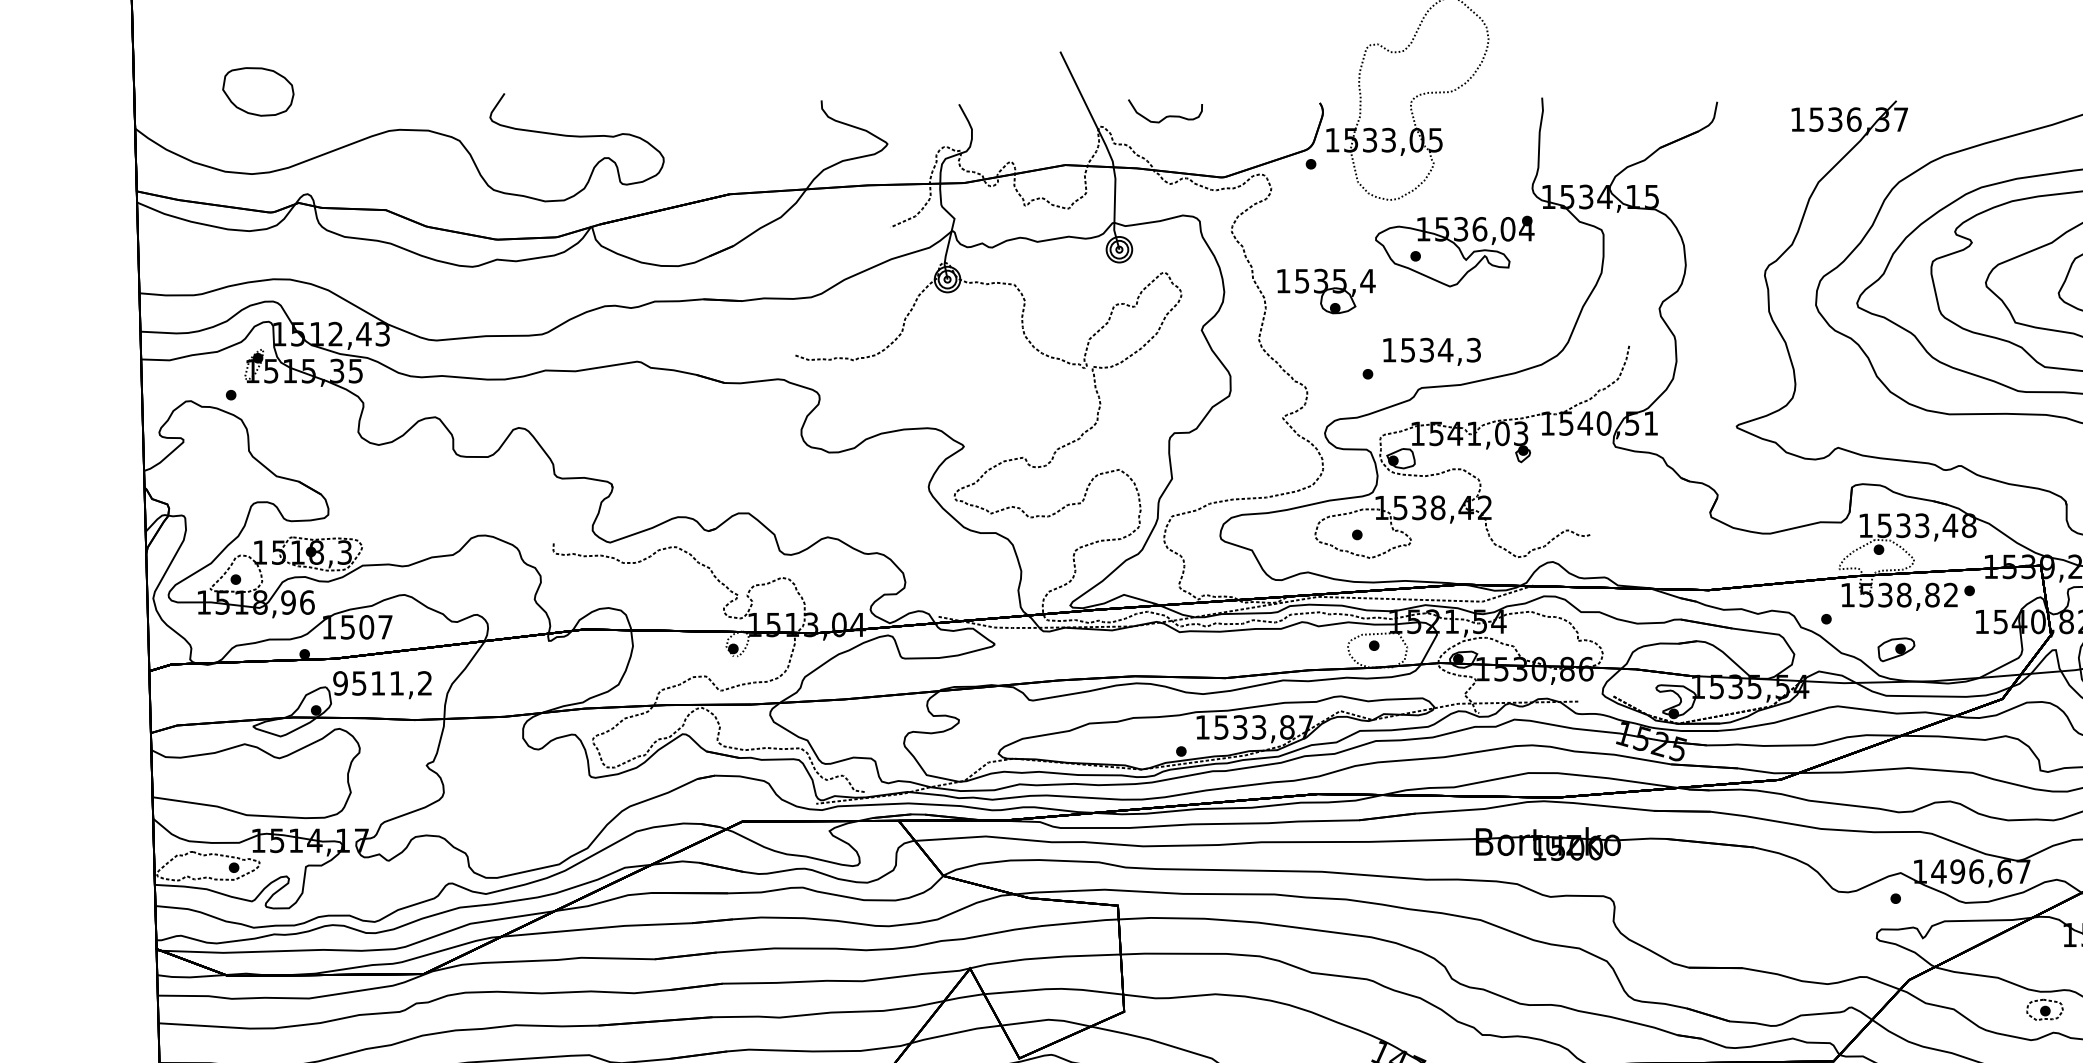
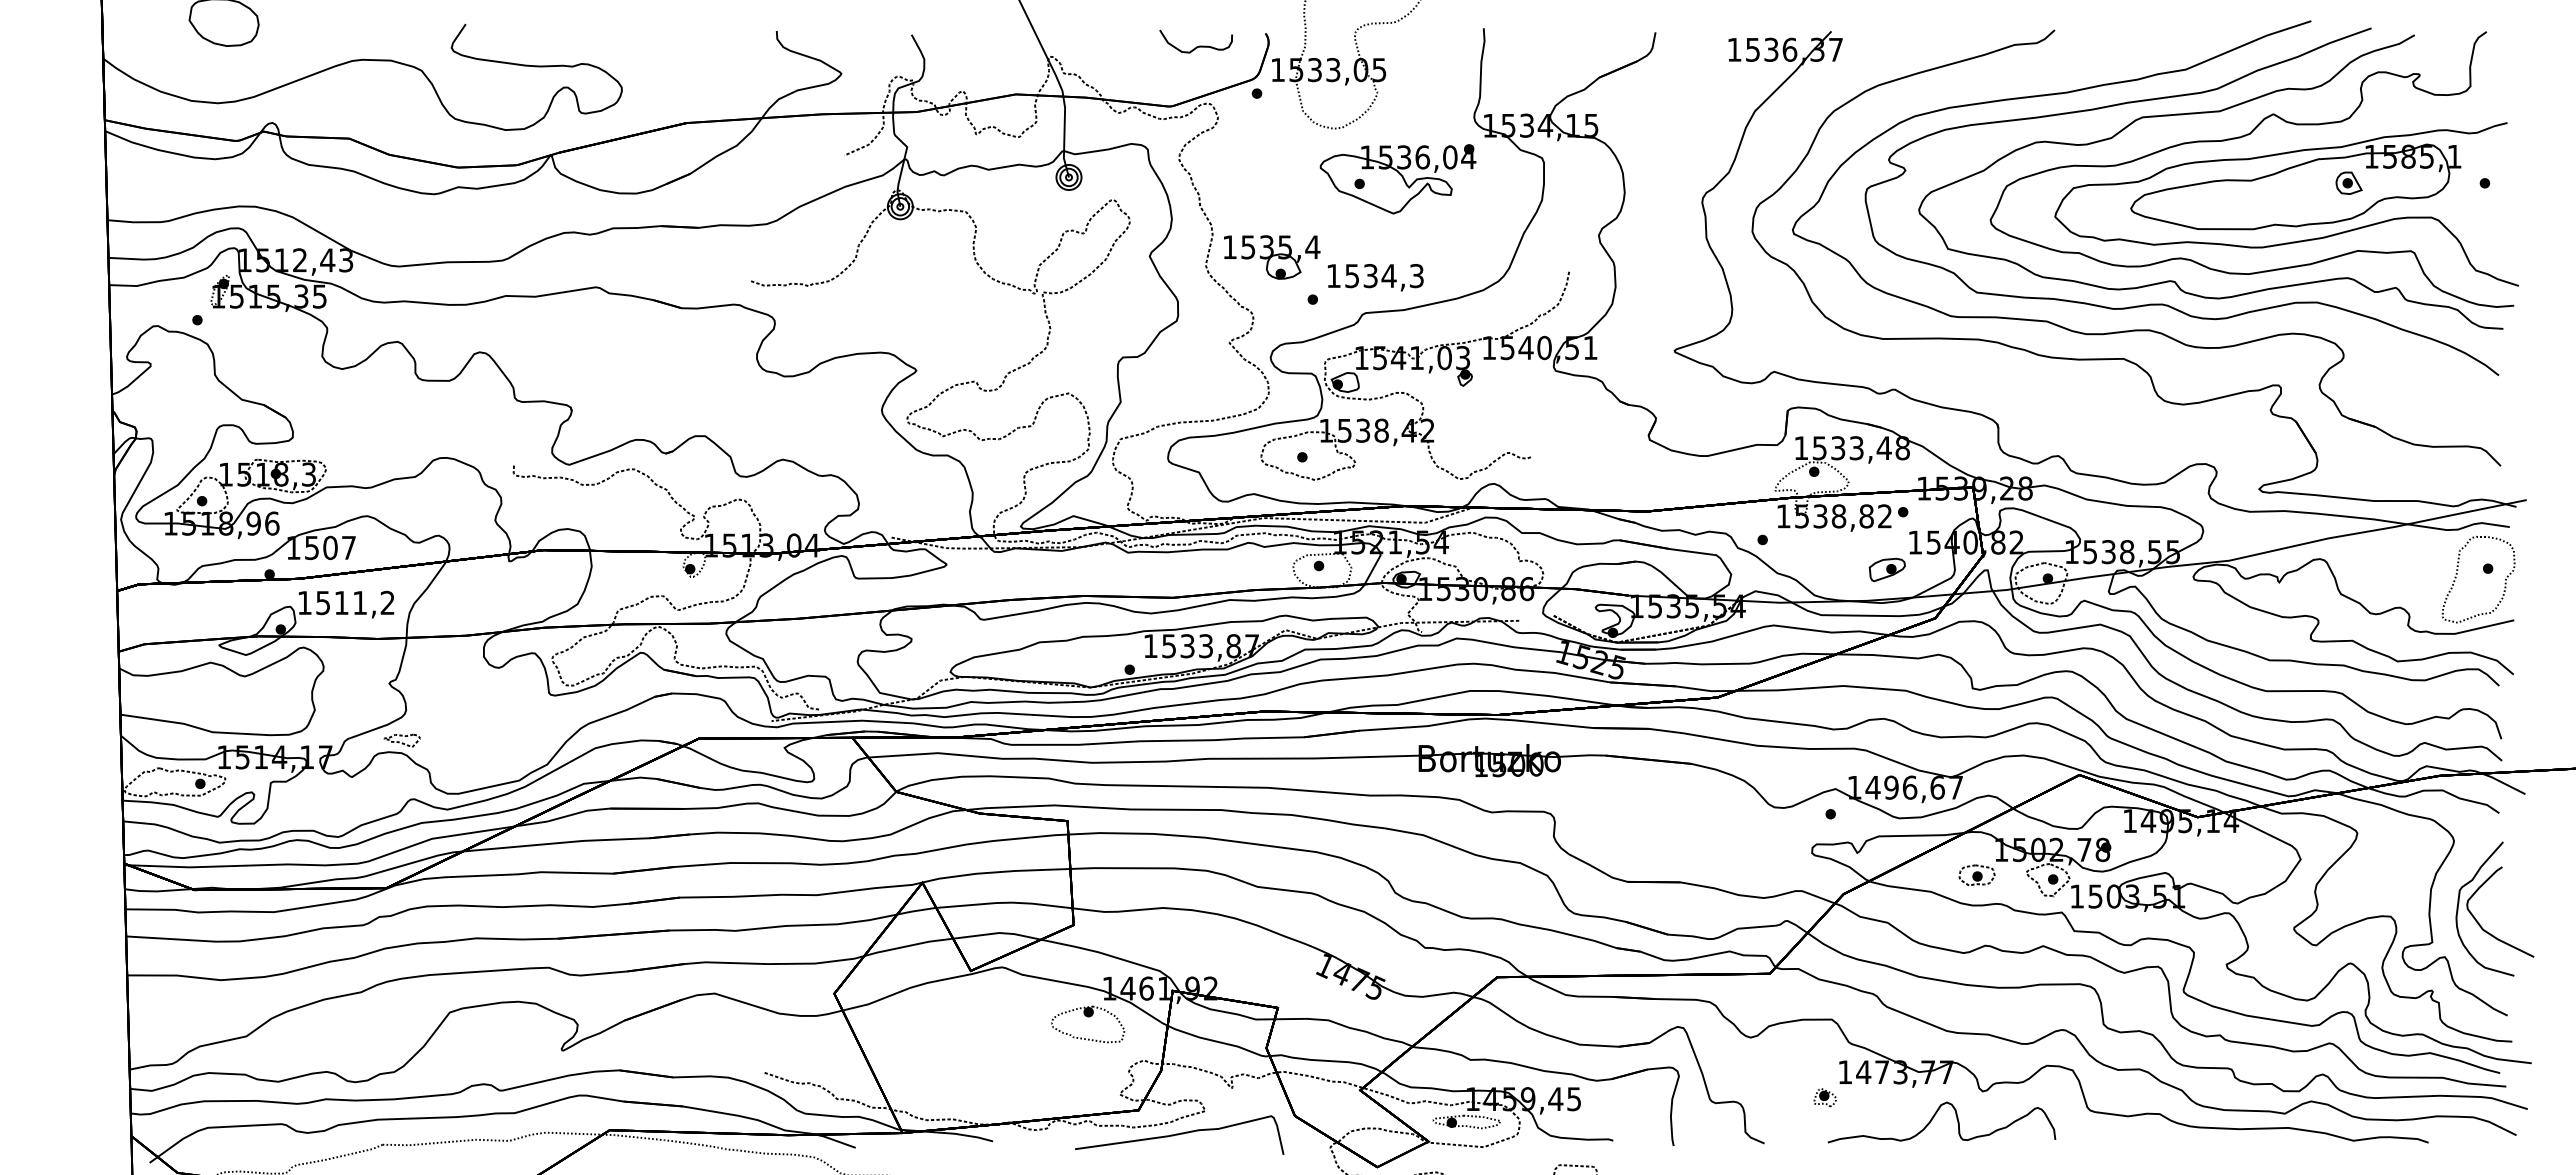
curve: (1165, 116) -> (1196, 46), moved
part: (1326, 291) -> (1272, 257), moved
part: (1895, 649) -> (1886, 569), moved
text: (340, 682) -> (304, 602), 9511,2 -> 1511,2
part: (439, 823) -> (401, 740), added
part: (2044, 1010) -> (1976, 875), moved

